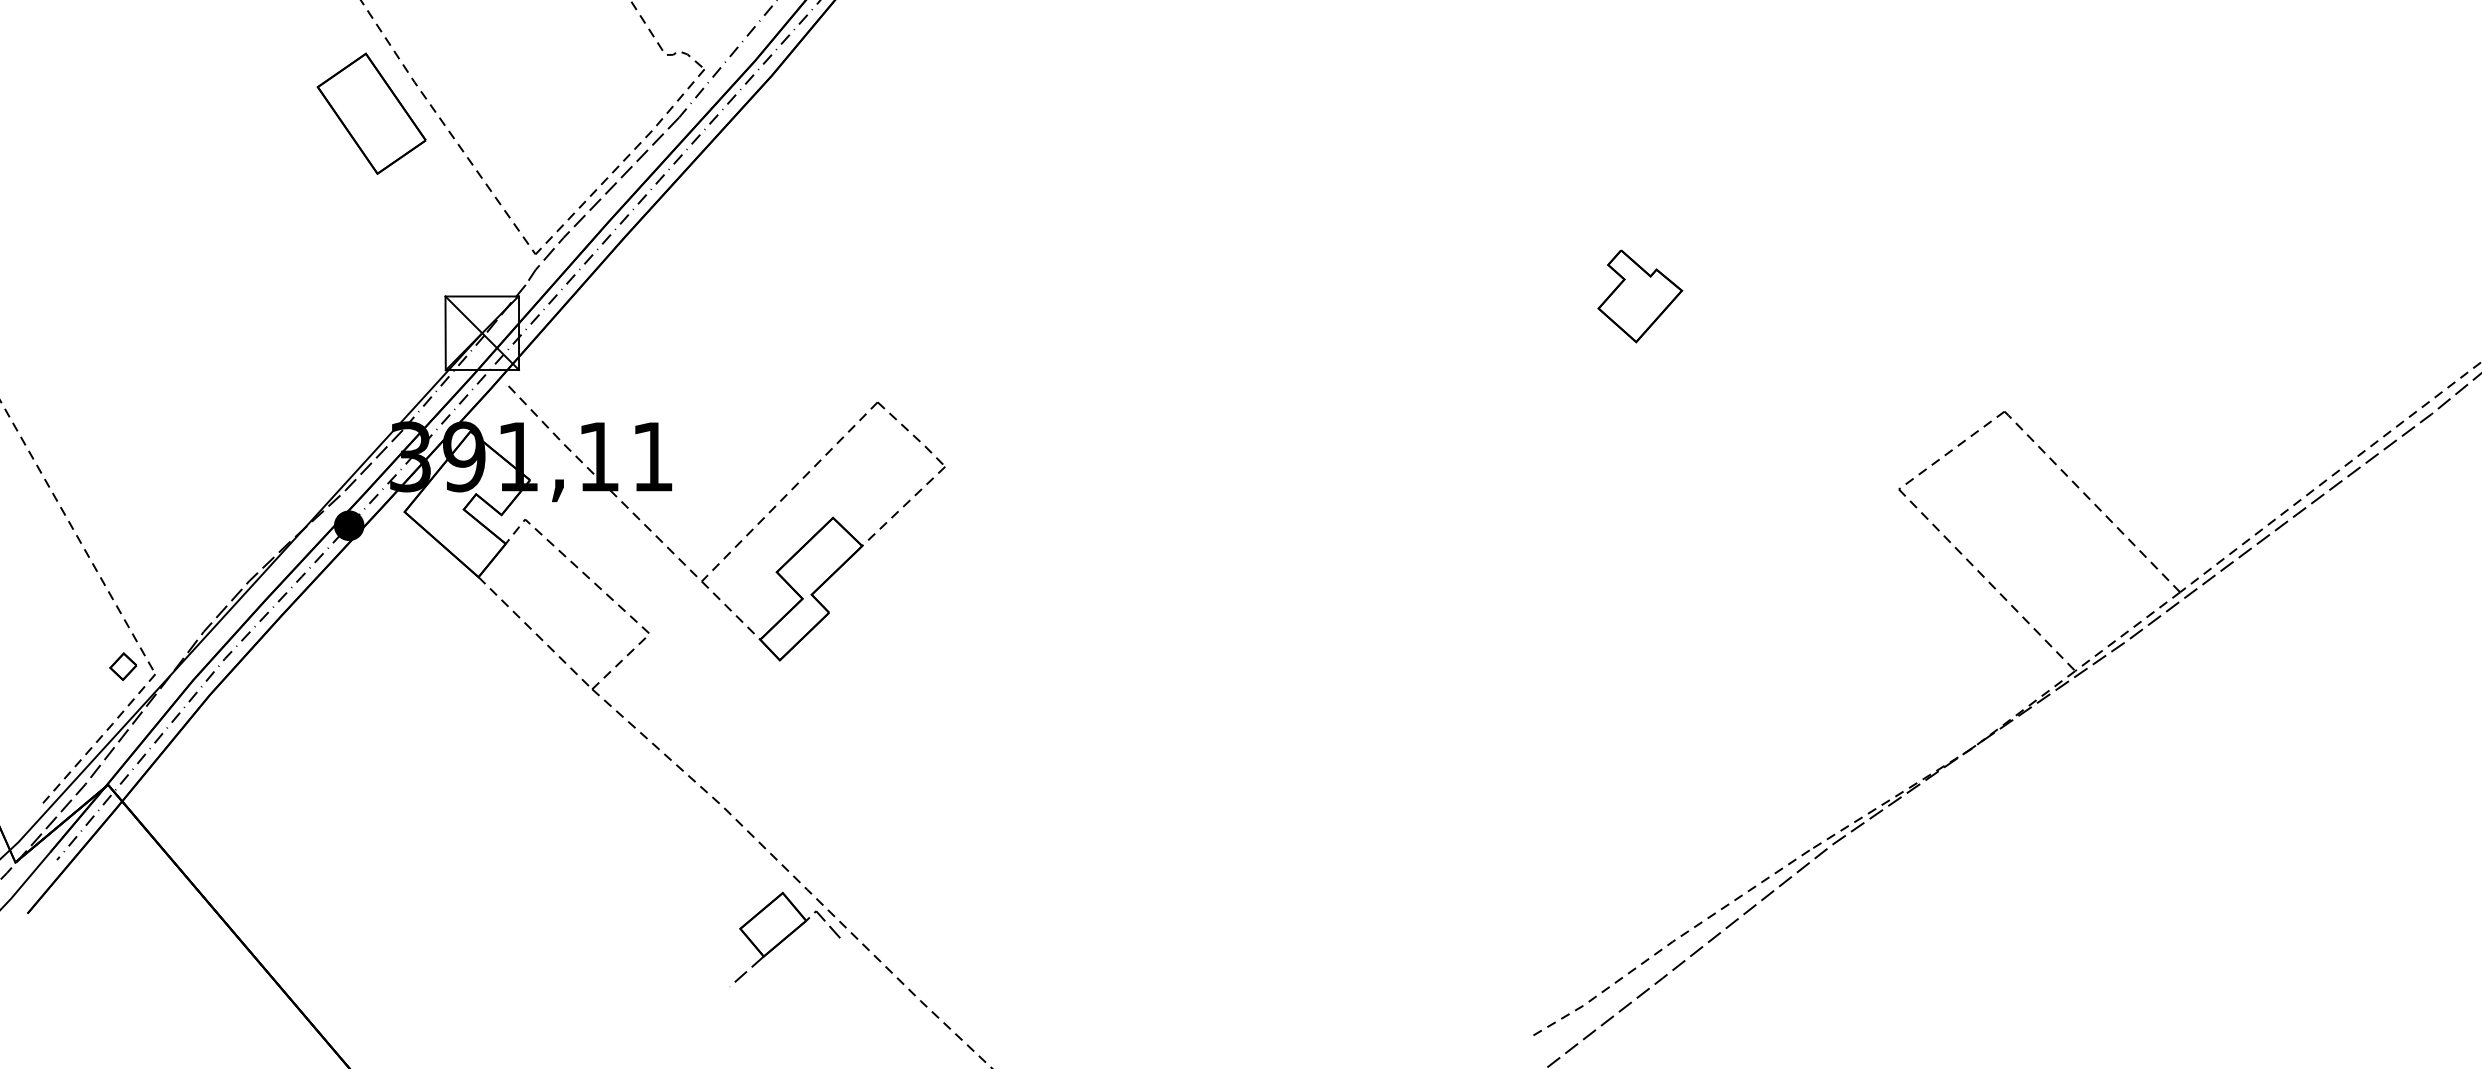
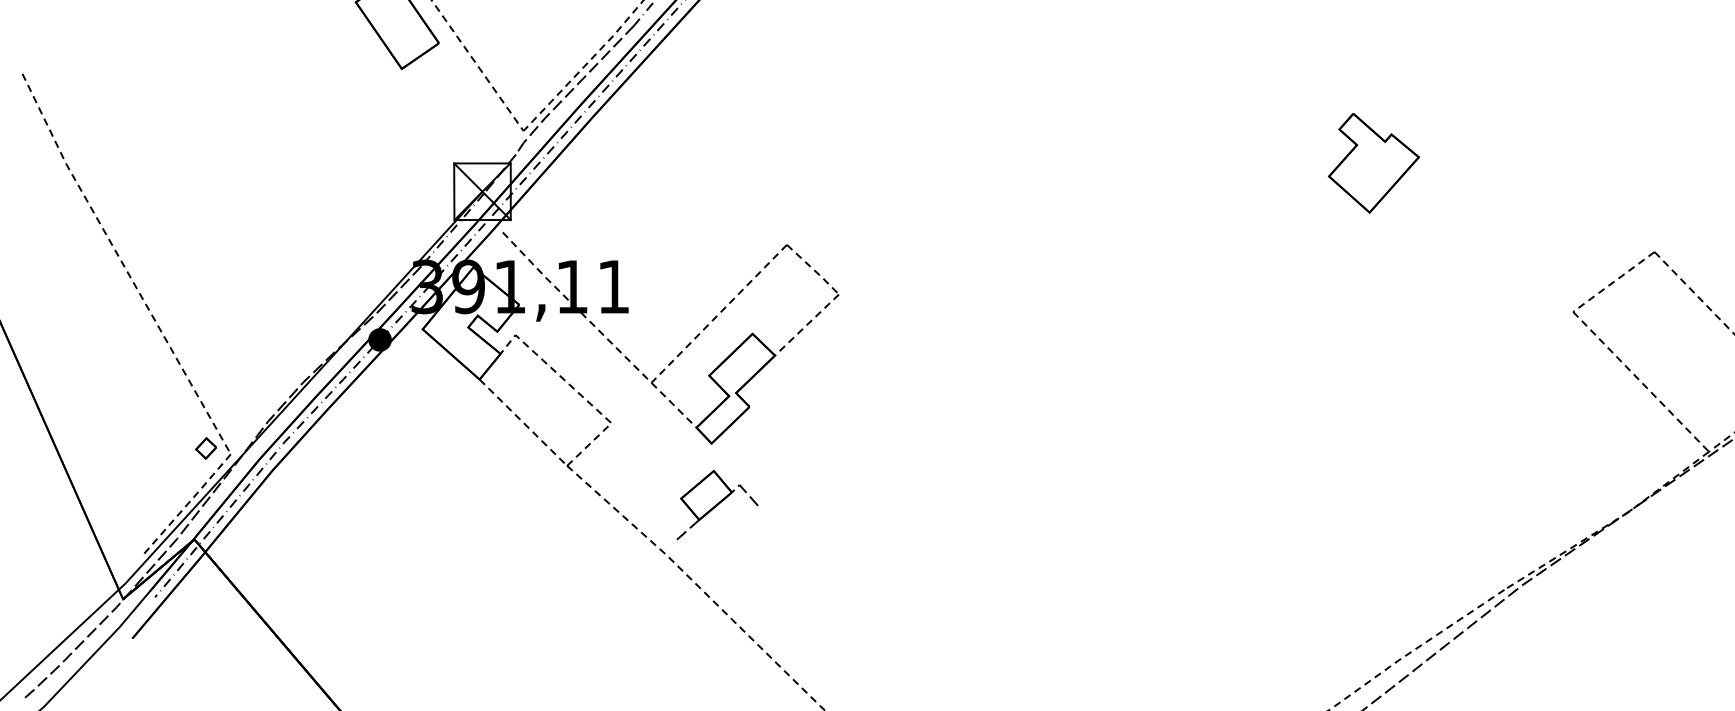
part: (1640, 296) -> (1374, 163), size x1.4
part: (784, 939) -> (715, 506), moved

